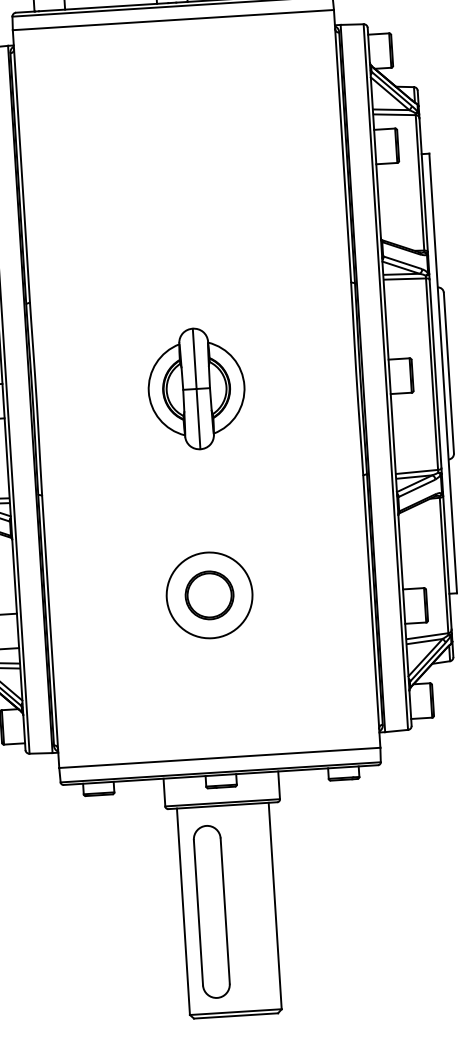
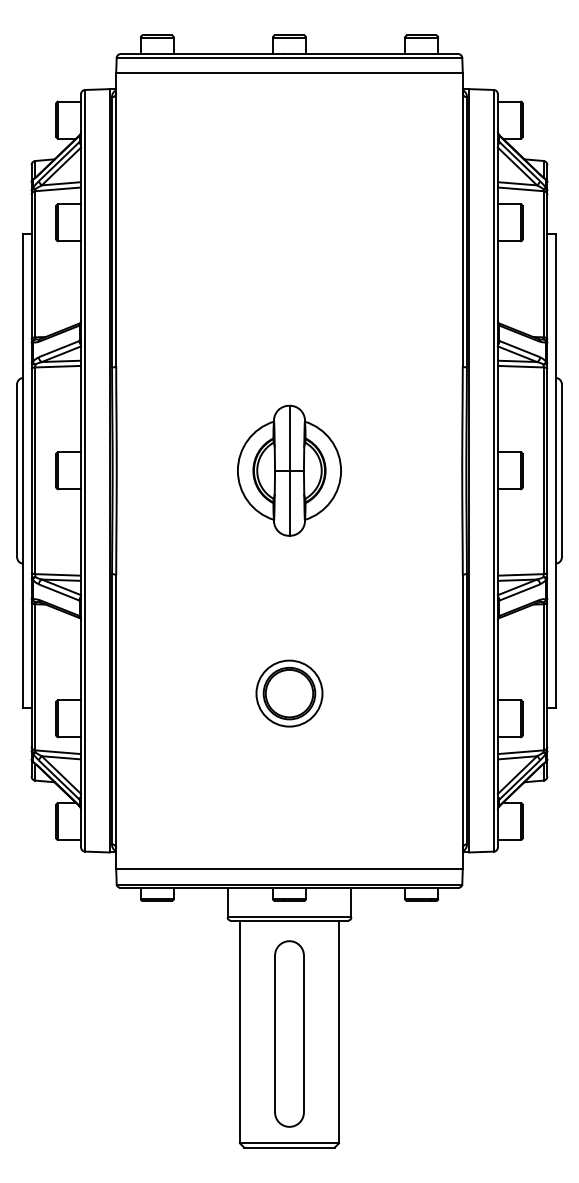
circle: (209, 595) -> (289, 693), size x0.71
part: (211, 911) -> (289, 1033), moved

